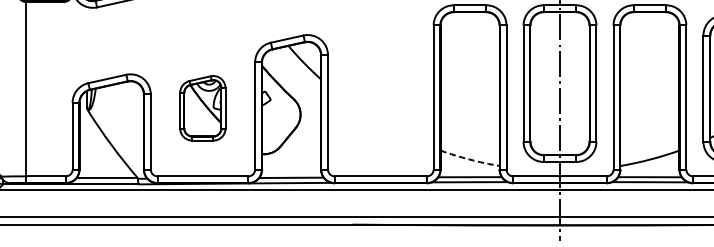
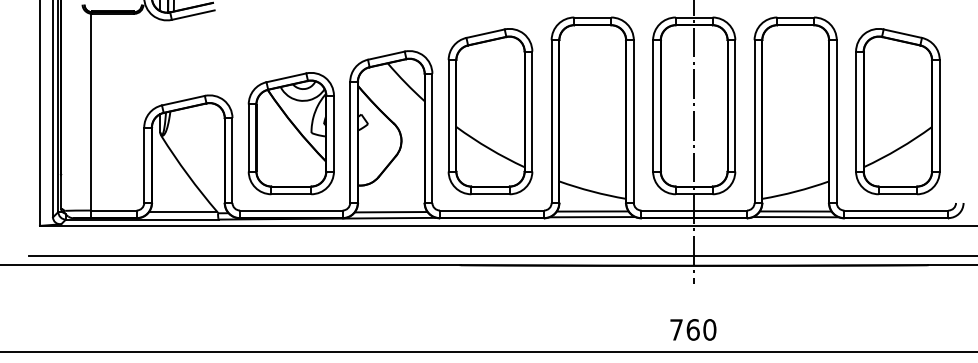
part: (379, 88) -> (490, 111), added
part: (202, 108) -> (290, 133), size x1.67
arc: (469, 159) -> (592, 191), dashed -> solid

